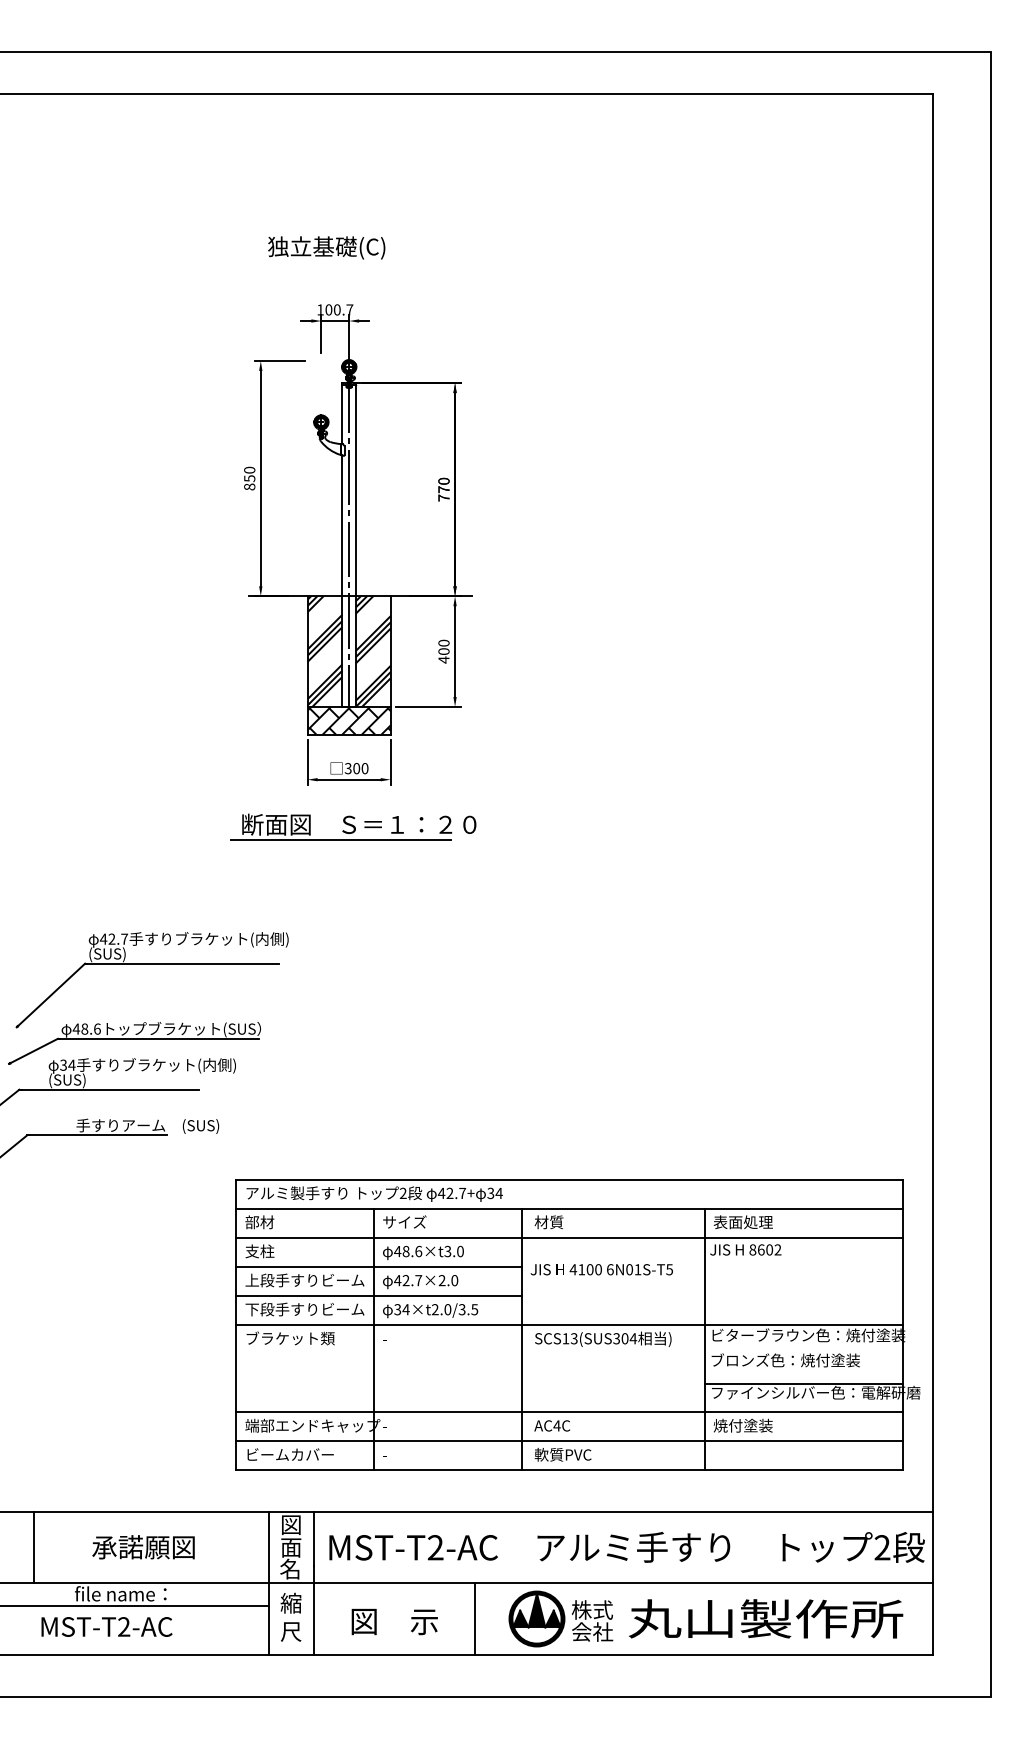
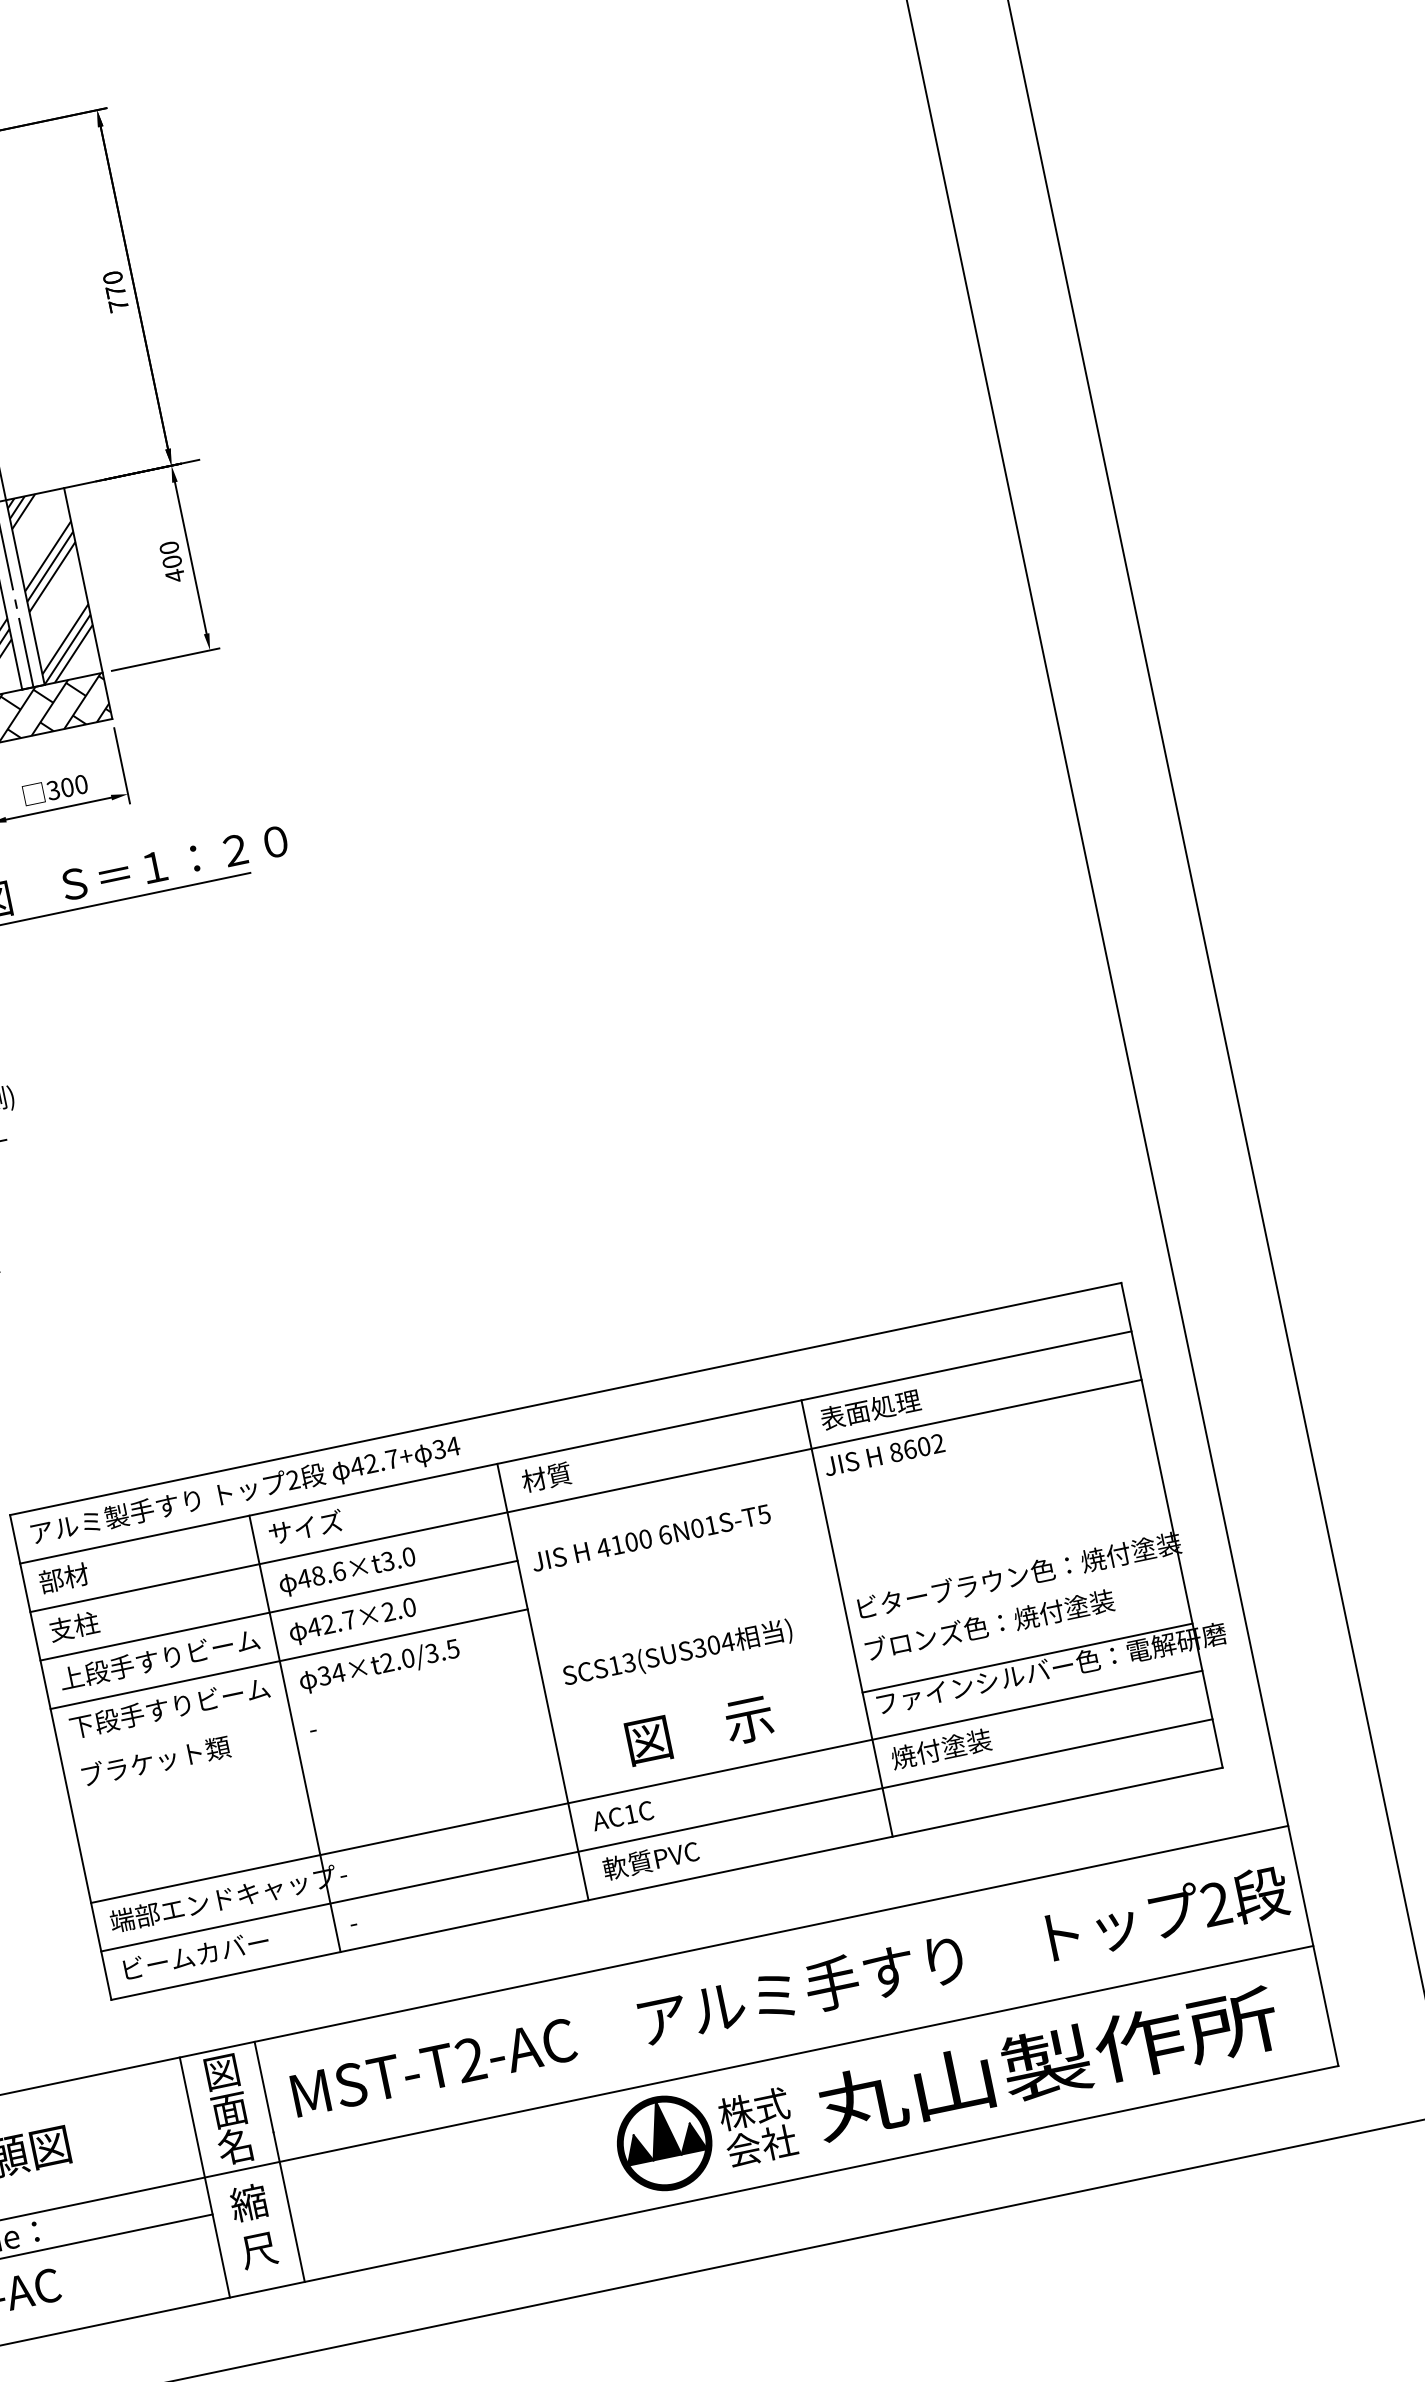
line: (569, 1324) -> (616, 1640), removed
text: (556, 1425) -> (629, 1813), AC4C -> AC1C
line: (475, 1619) -> (562, 2165), removed
text: (394, 1621) -> (699, 1729), moved

